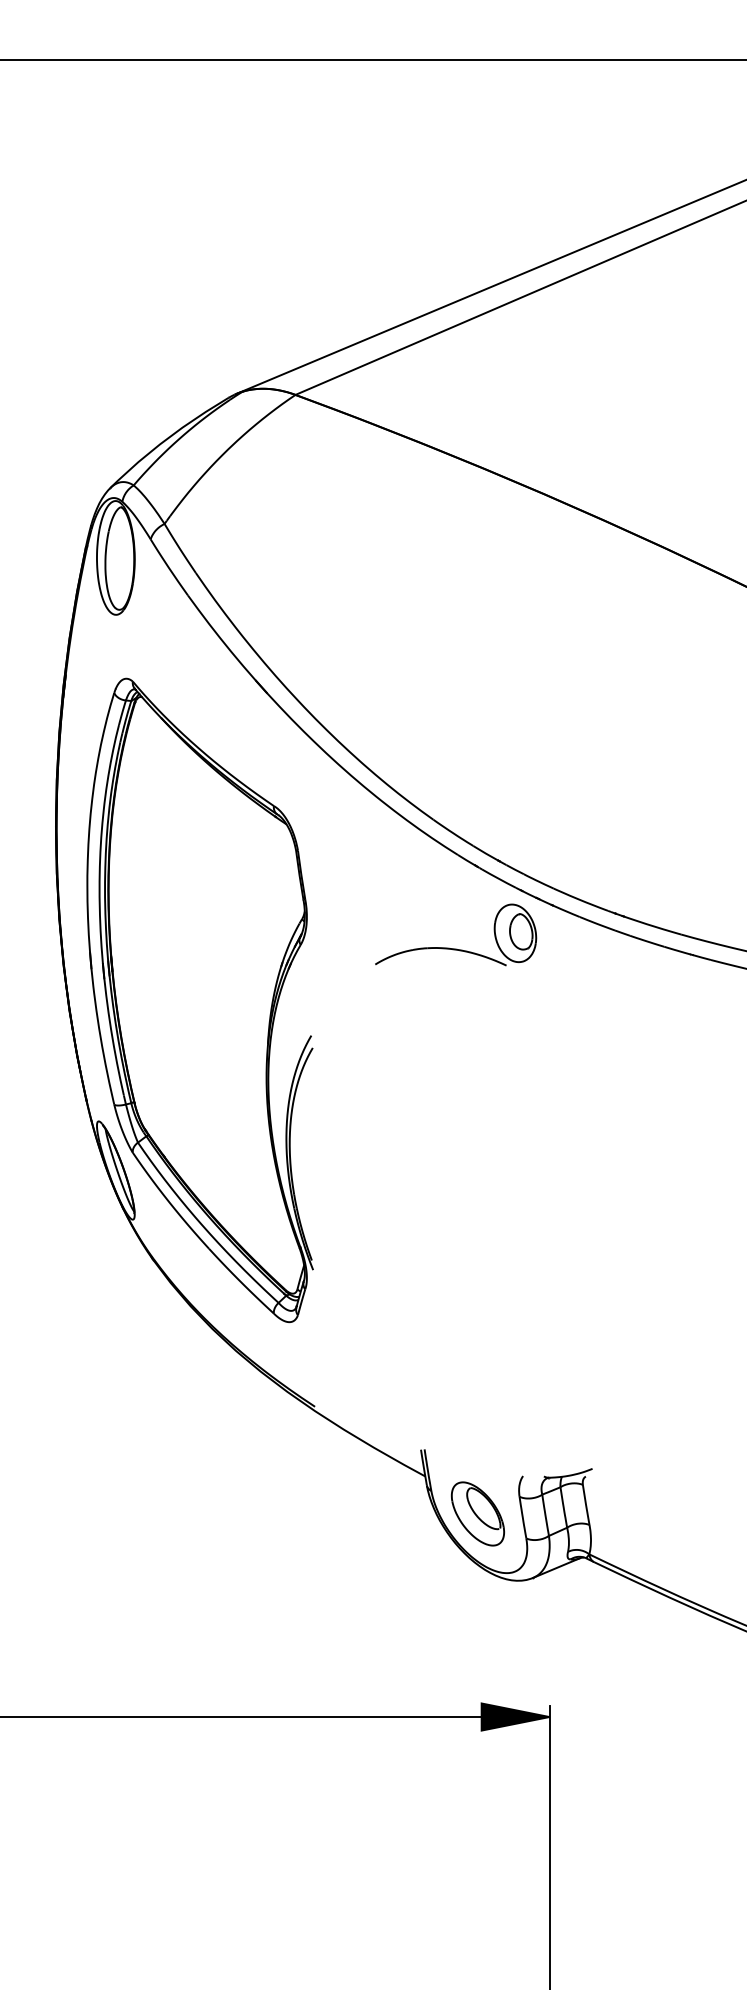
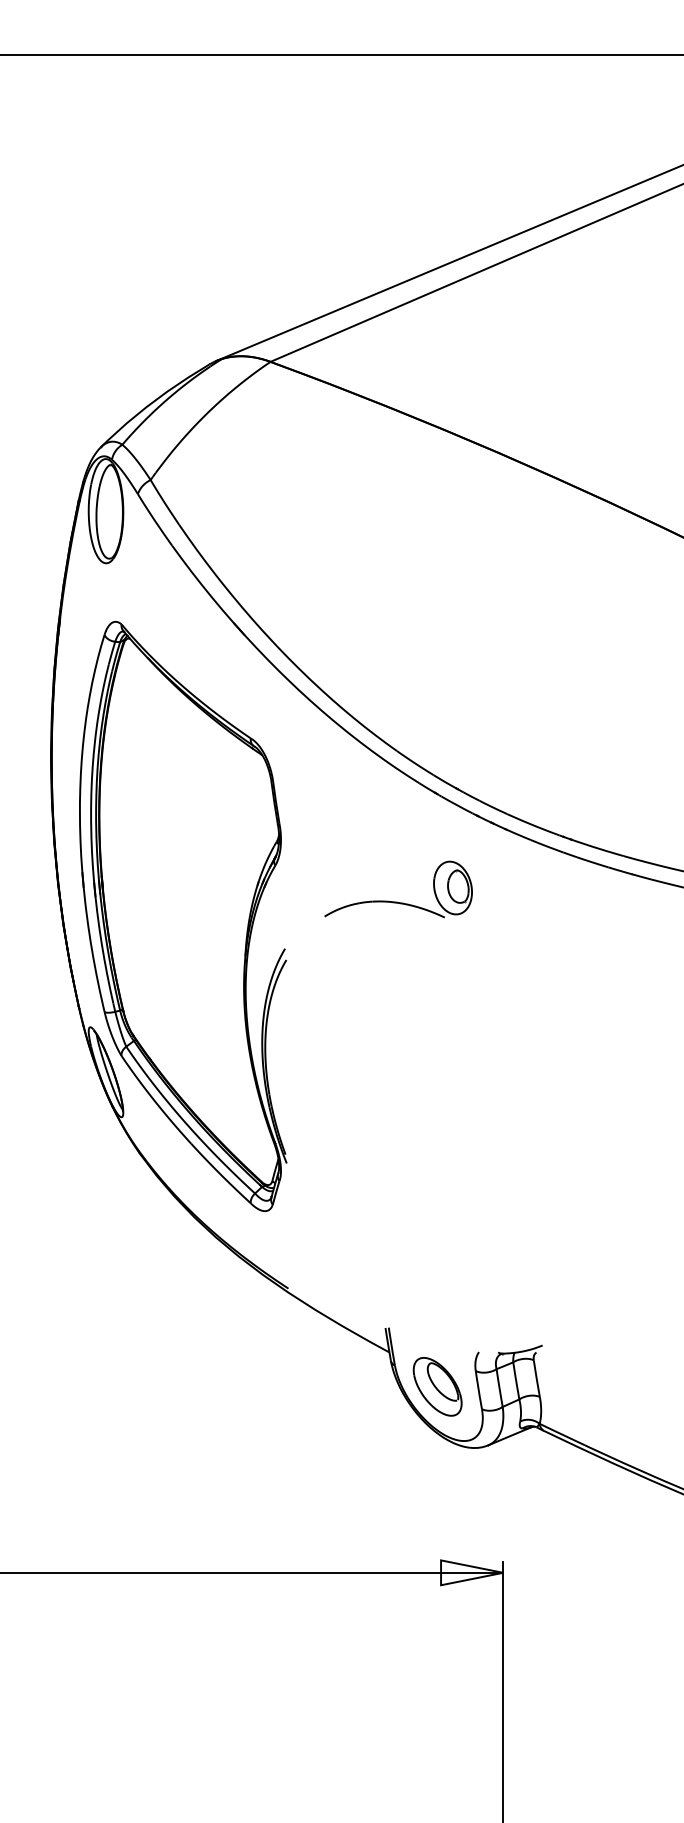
part: (454, 948) -> (397, 901), moved
fill: (515, 1716) -> (472, 1572), removed

